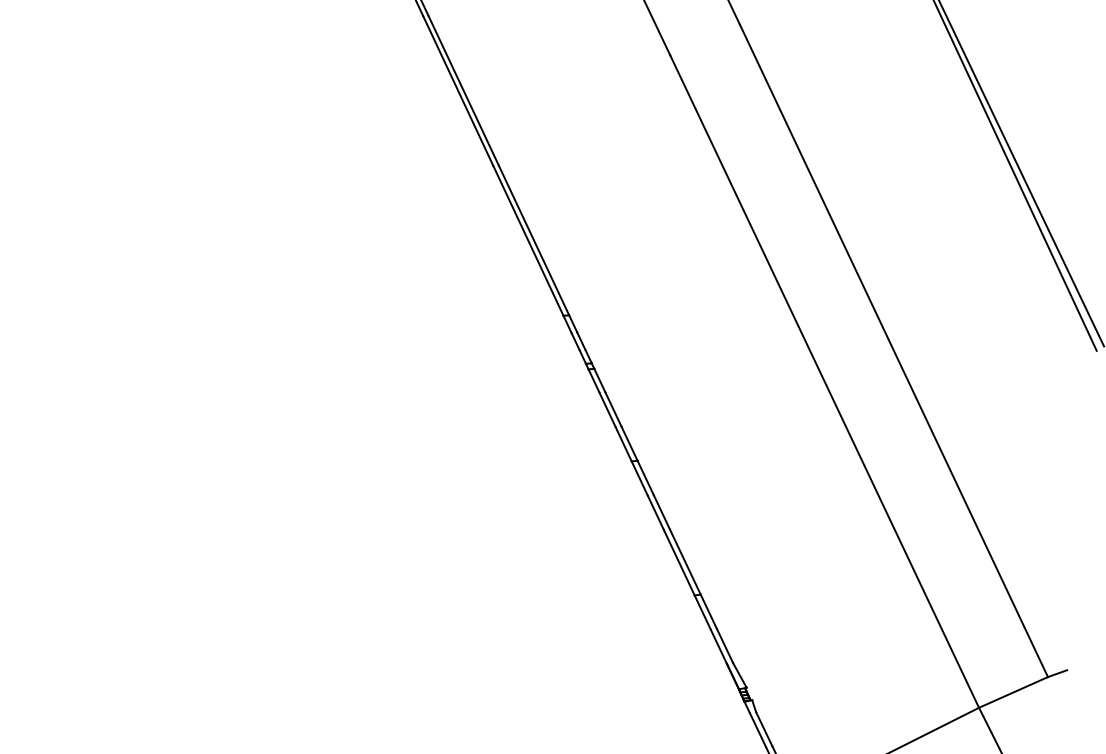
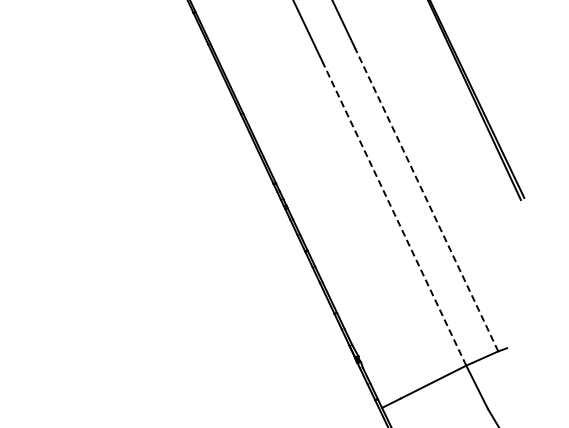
line: (893, 349) -> (426, 199), solid -> dashed
line: (824, 379) -> (394, 213), solid -> dashed

